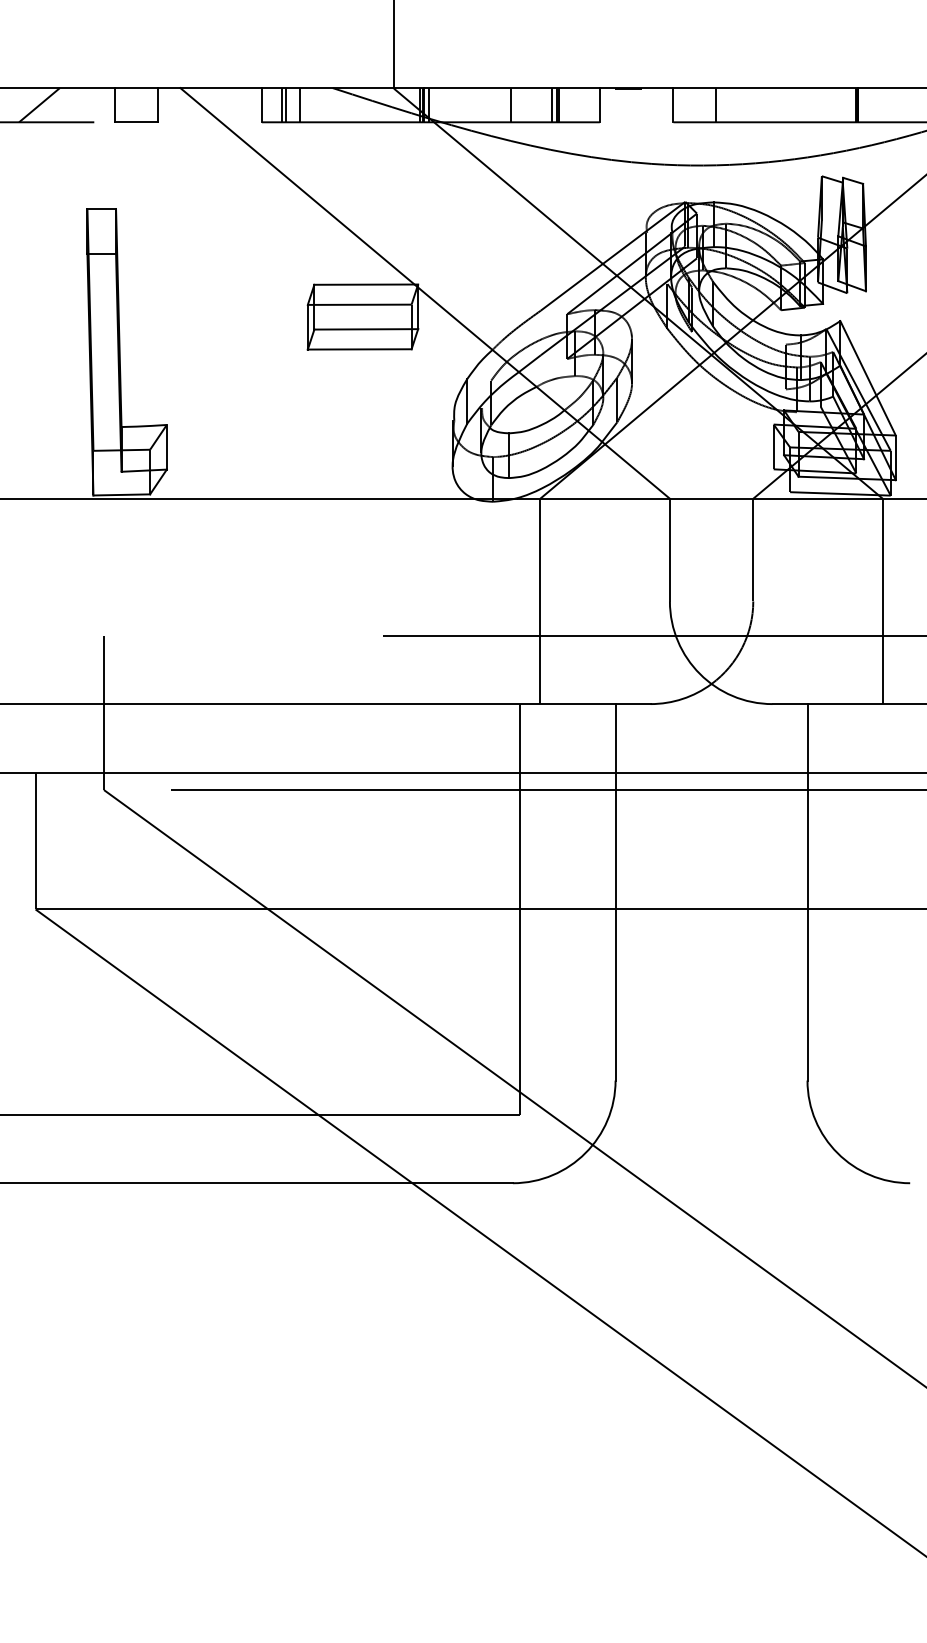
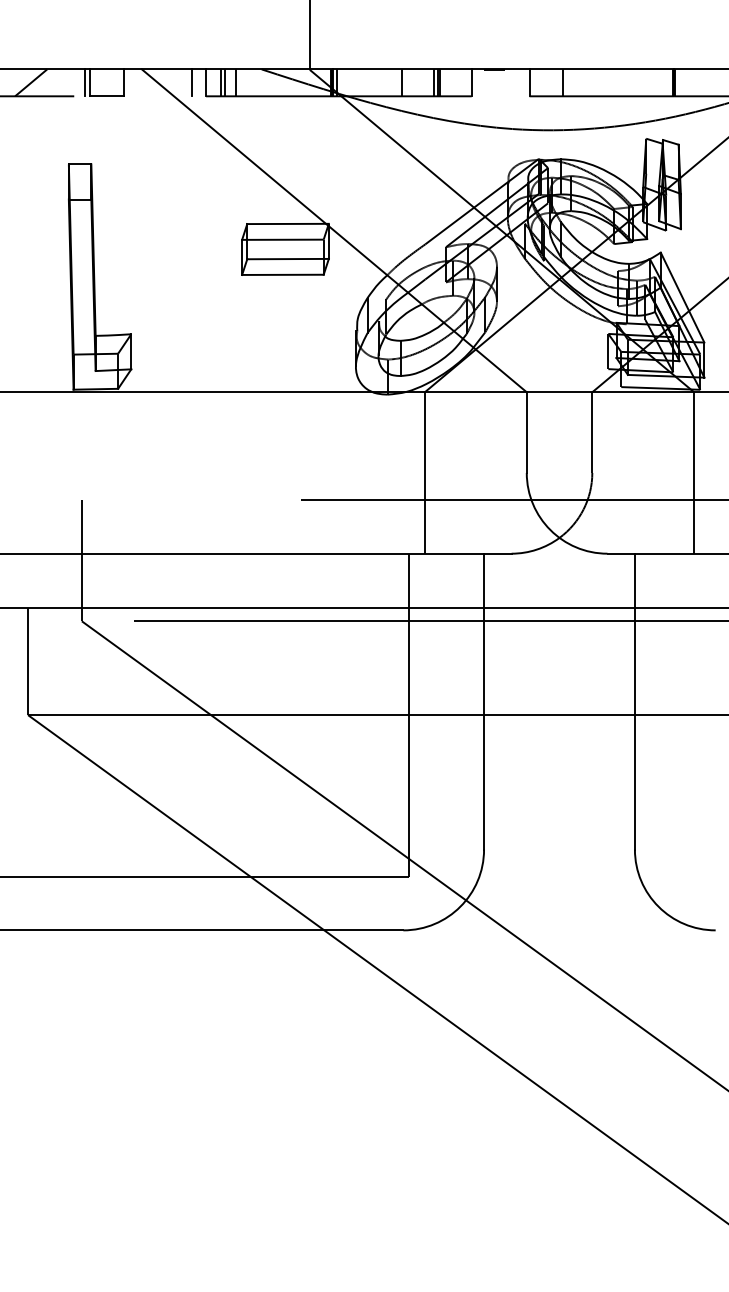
line: (107, 104) -> (84, 82), added
line: (243, 104) -> (191, 82), added

